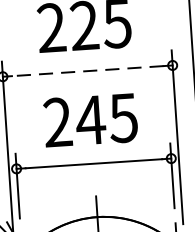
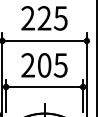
line: (87, 70) -> (44, 40), dashed -> solid
text: (90, 120) -> (44, 65), 245 -> 205

